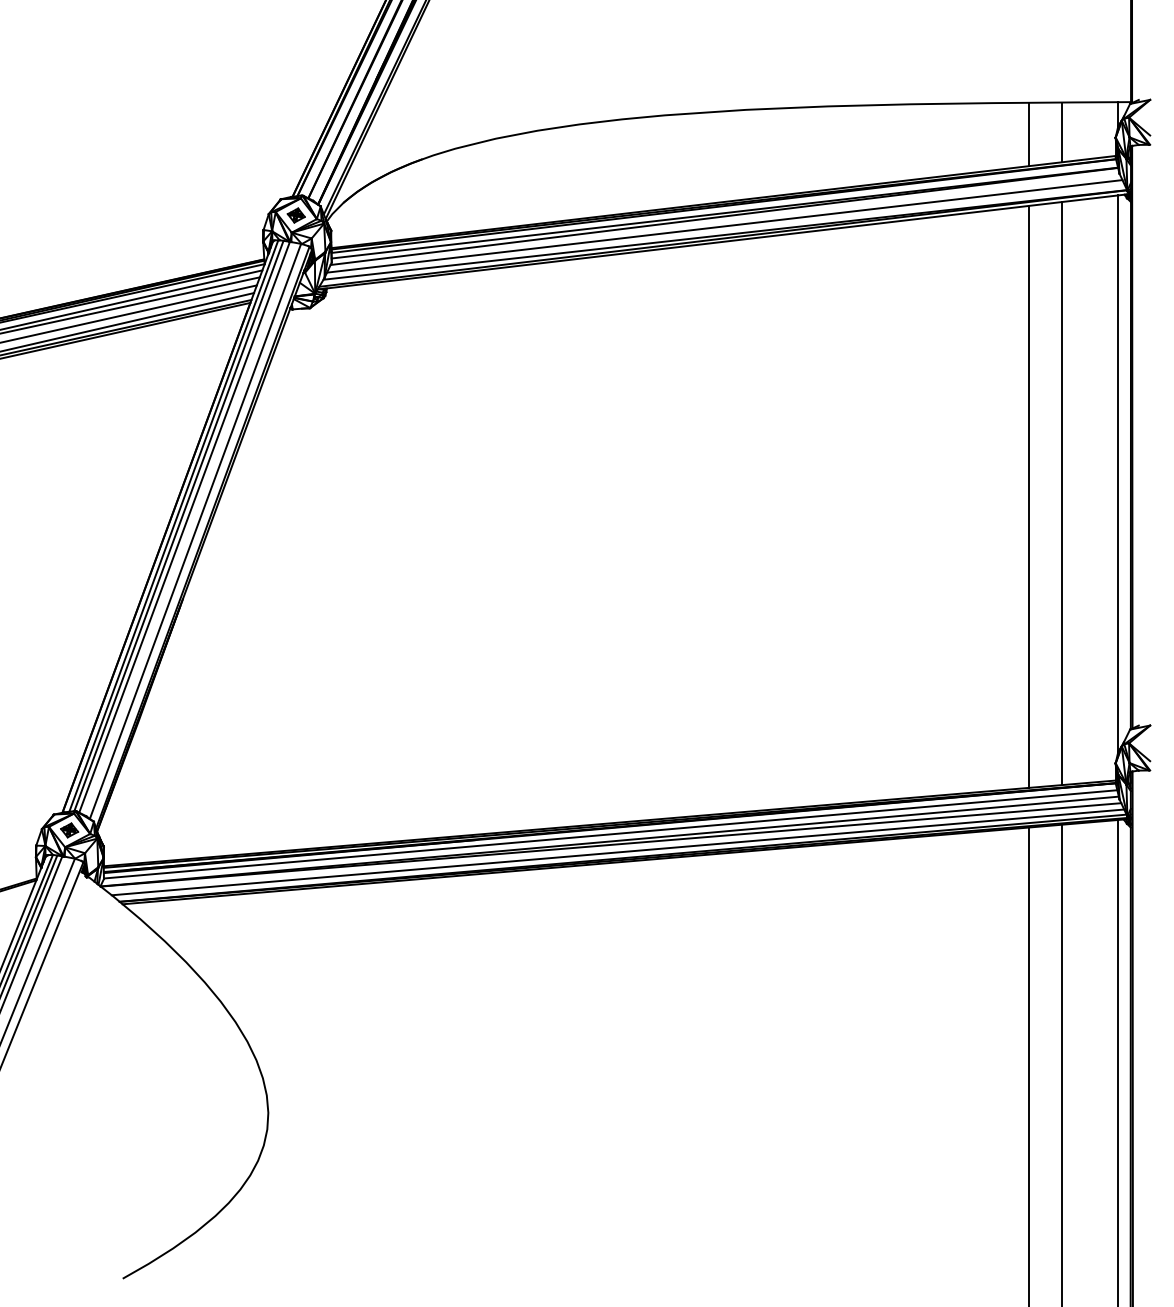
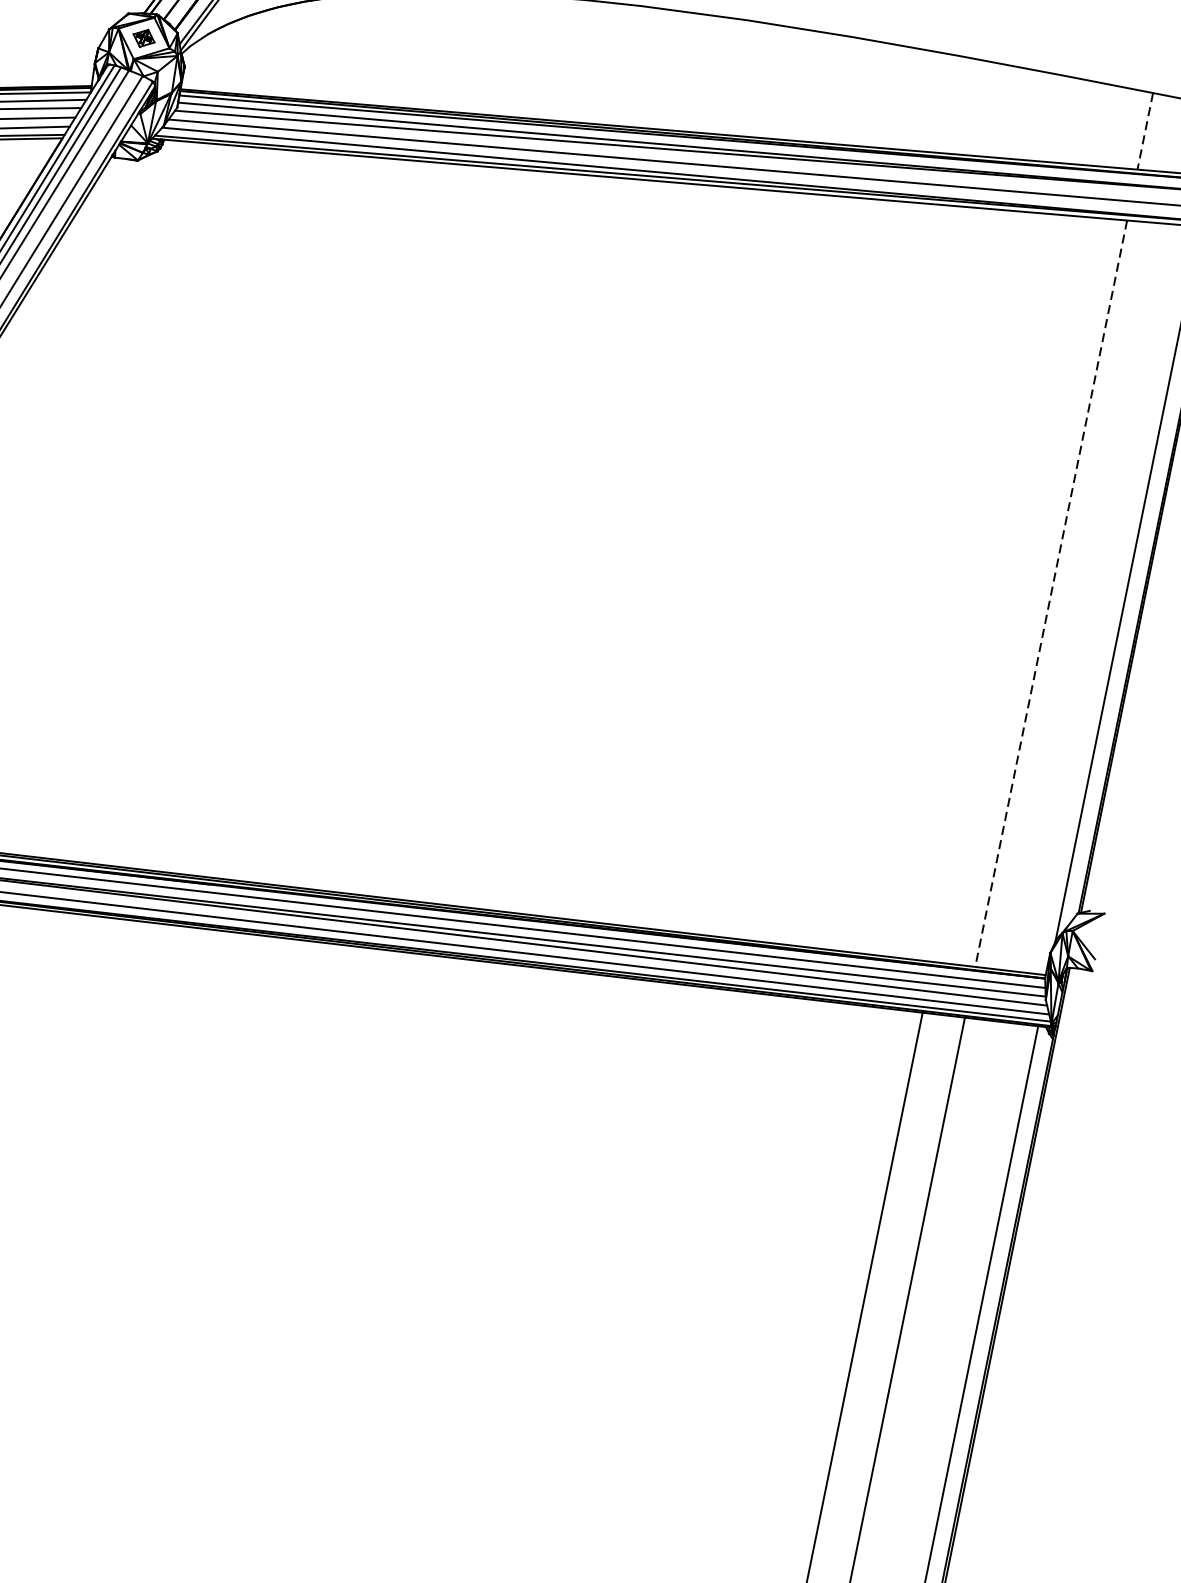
line: (1061, 132) -> (1145, 131), solid -> dashed
line: (1029, 134) -> (1103, 125), removed
line: (1061, 493) -> (1051, 593), solid -> dashed
line: (1029, 496) -> (1009, 589), removed

